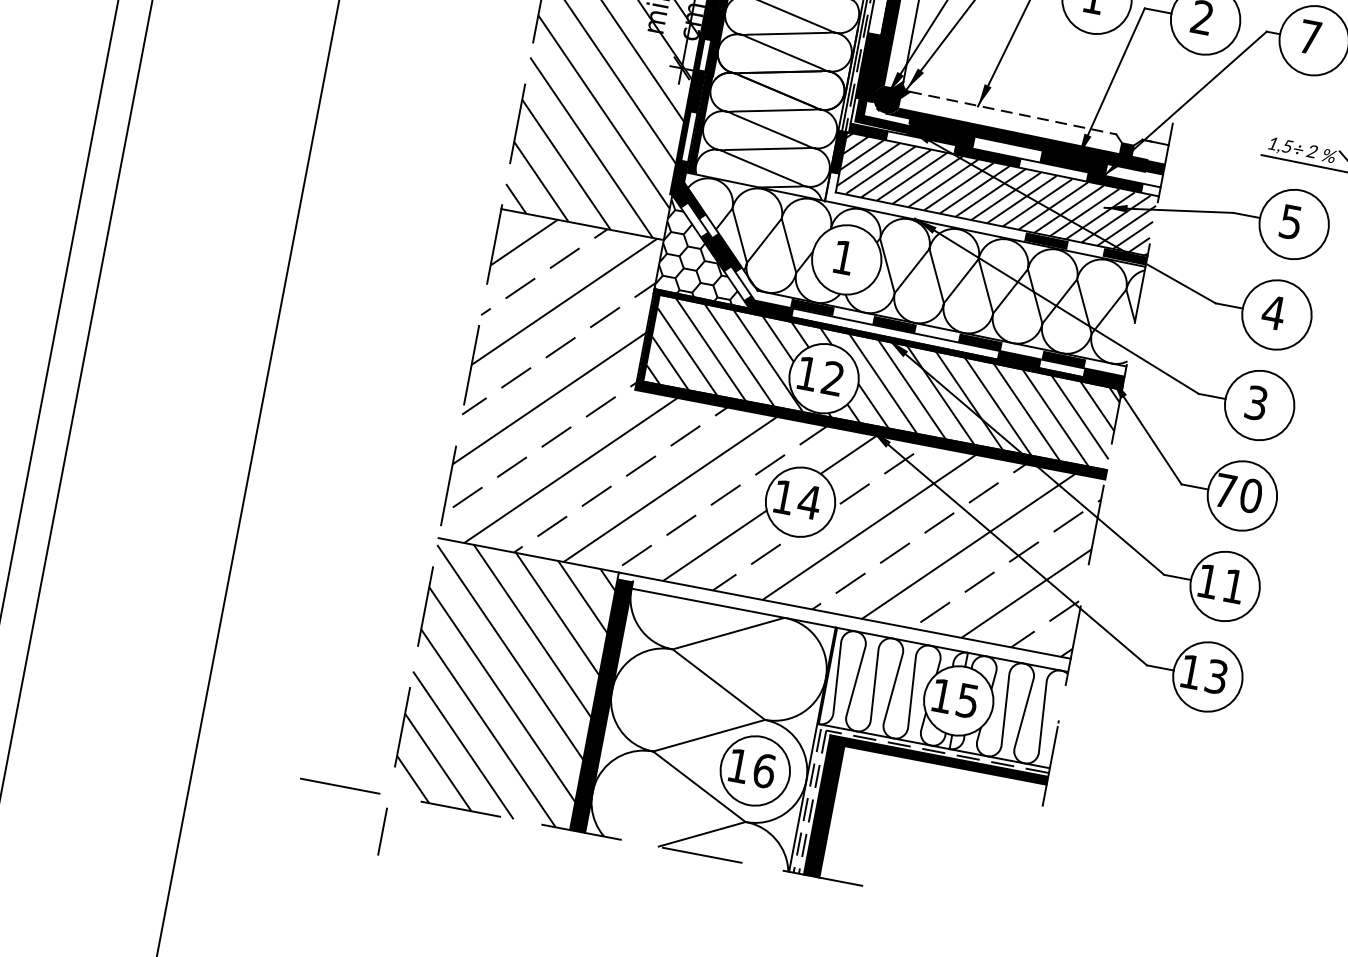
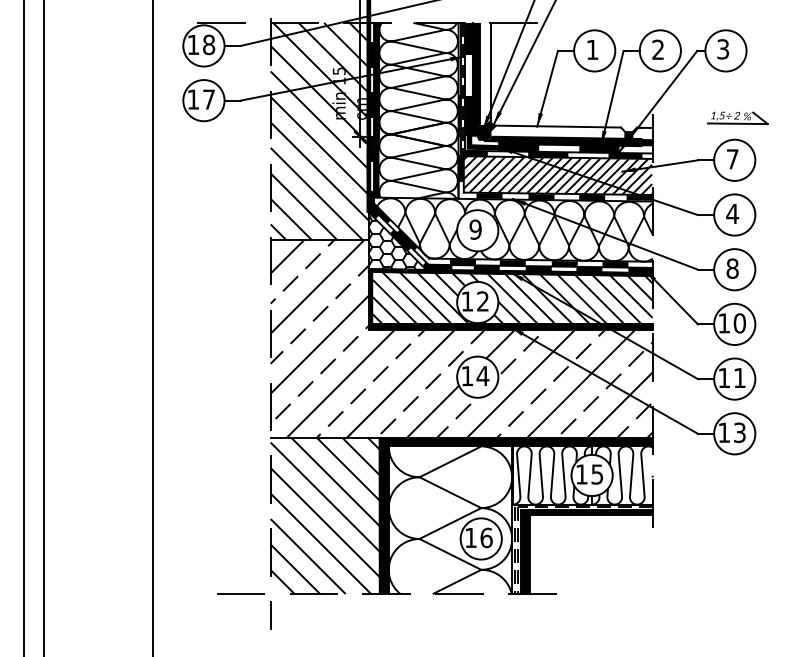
text: (1308, 37) -> (722, 49), 7 -> 3
line: (1014, 113) -> (559, 126), dashed -> solid
fill: (877, 205) -> (489, 195), added
text: (1290, 222) -> (732, 159), 5 -> 7
fill: (963, 223) -> (541, 196), added
text: (843, 257) -> (475, 229), 1 -> 9
fill: (849, 325) -> (486, 268), added
fill: (935, 341) -> (538, 268), added
text: (1256, 402) -> (732, 268), 3 -> 8
text: (1224, 490) -> (723, 323), 70 -> 10
fill: (842, 622) -> (515, 442), added

